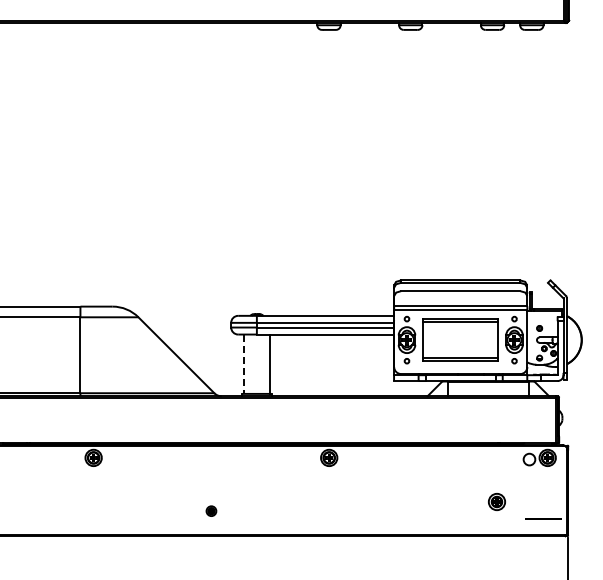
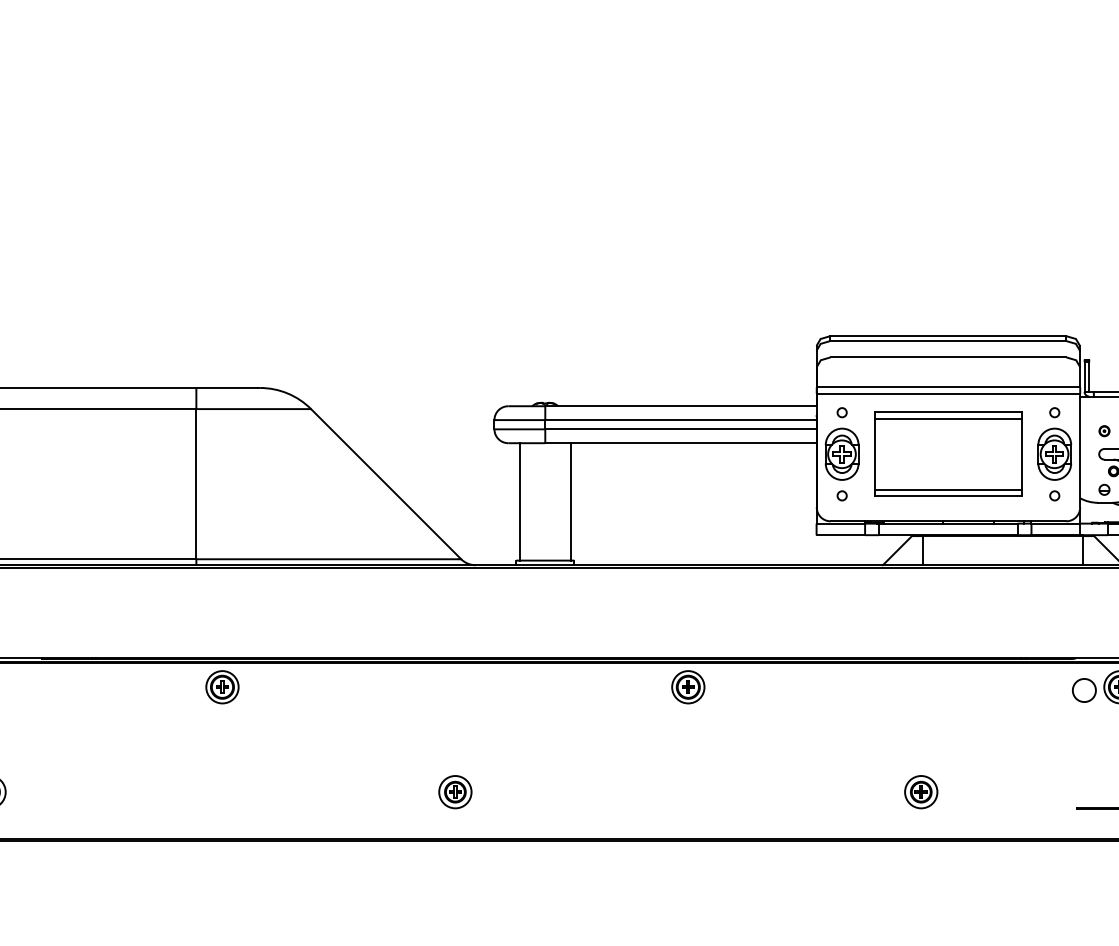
line: (244, 364) -> (520, 502), dashed -> solid
part: (496, 501) -> (920, 791), moved
part: (211, 511) -> (455, 793), size x1.67

